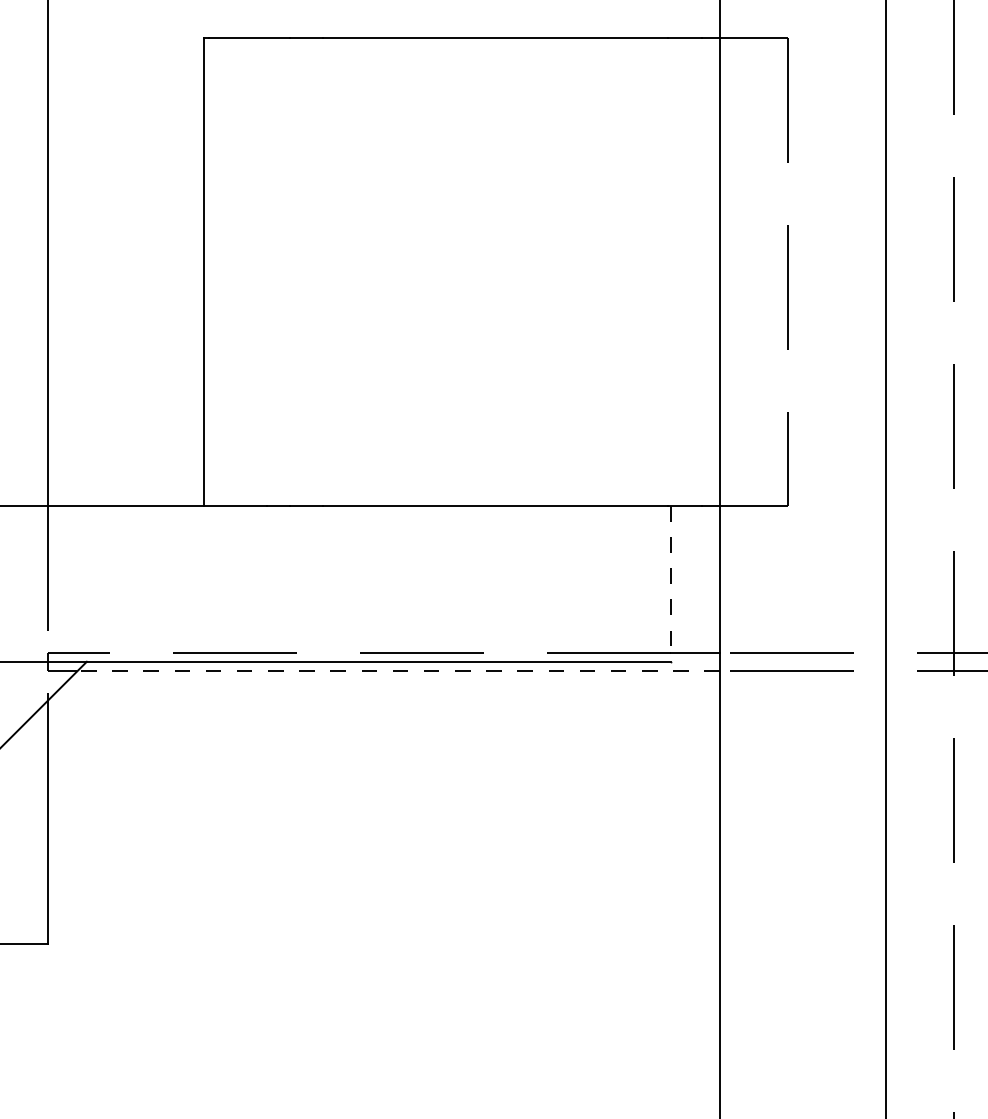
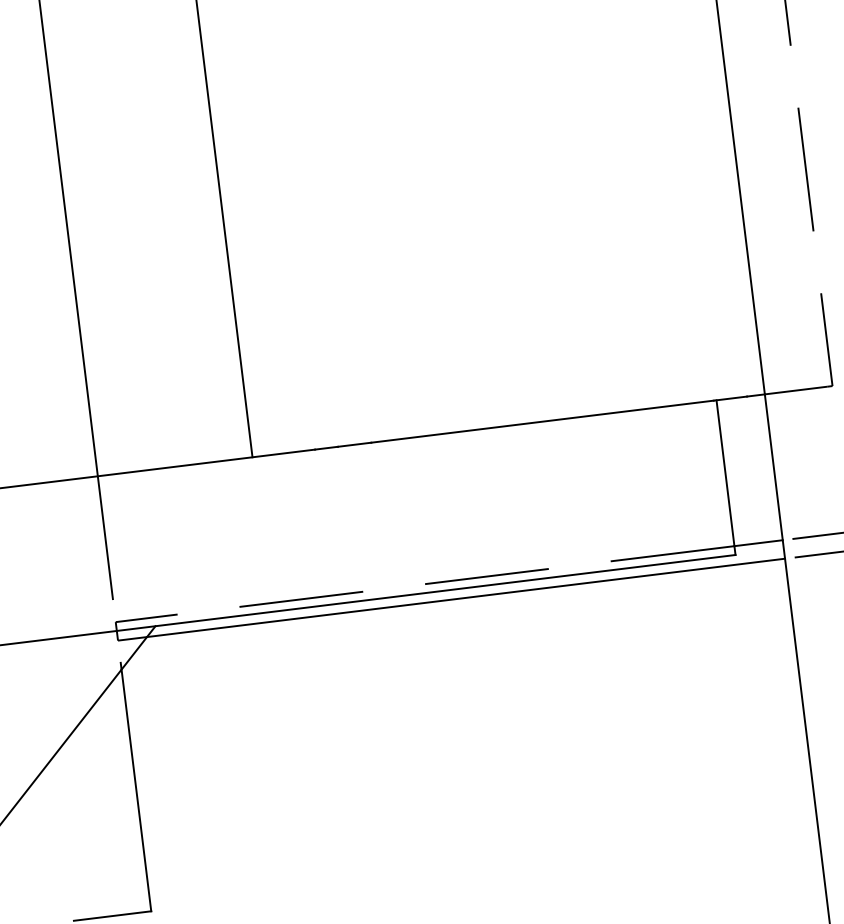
line: (671, 583) -> (726, 477), dashed -> solid
line: (398, 671) -> (466, 597), dashed -> solid

